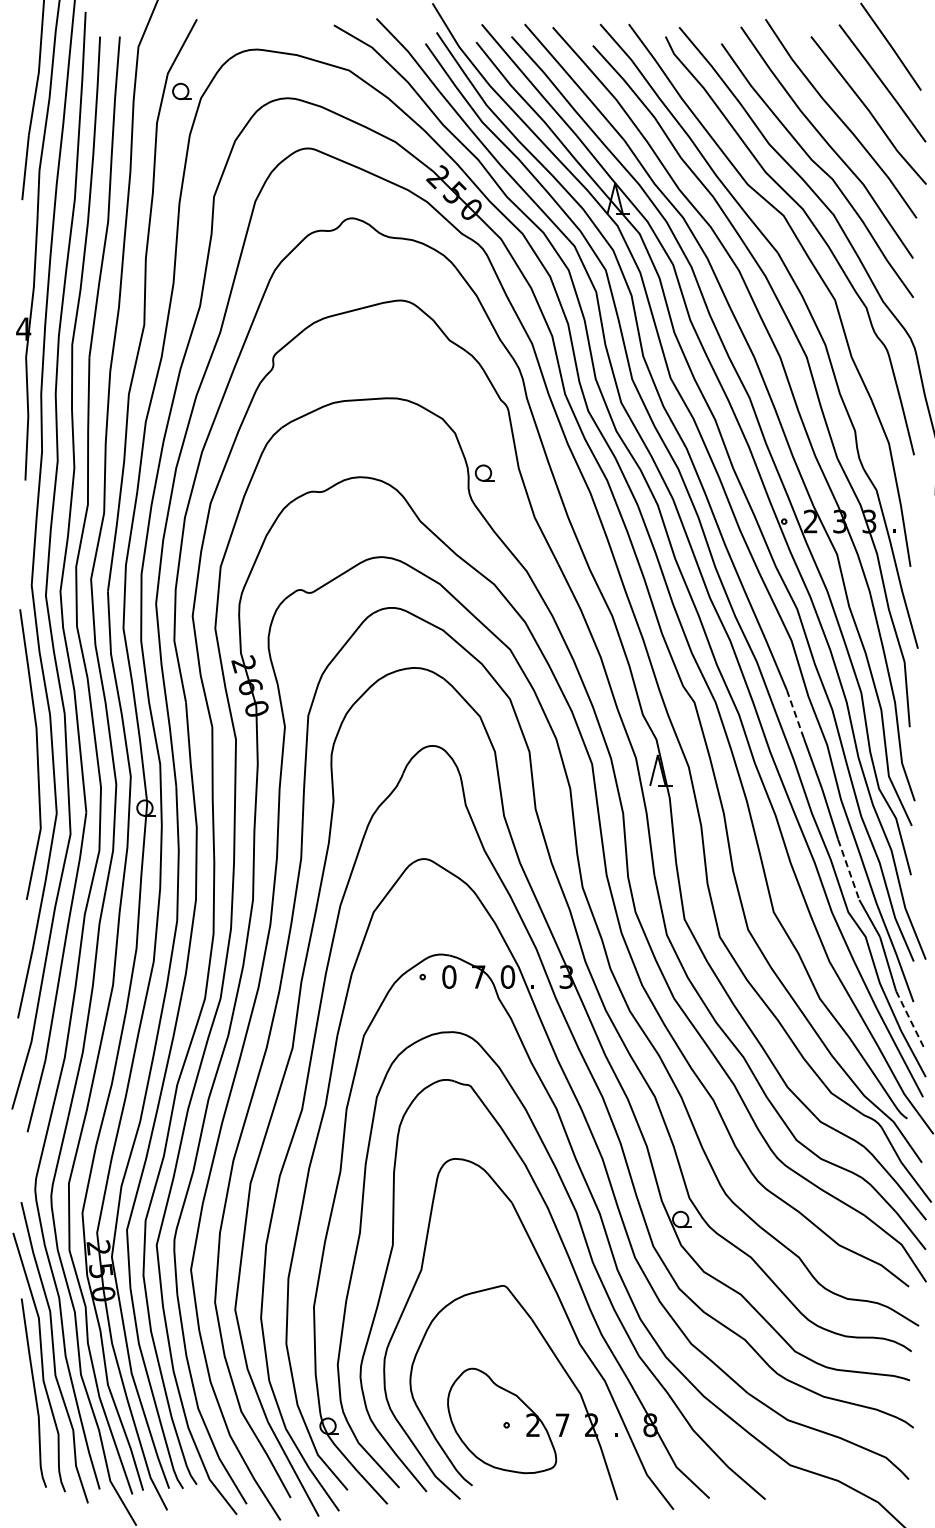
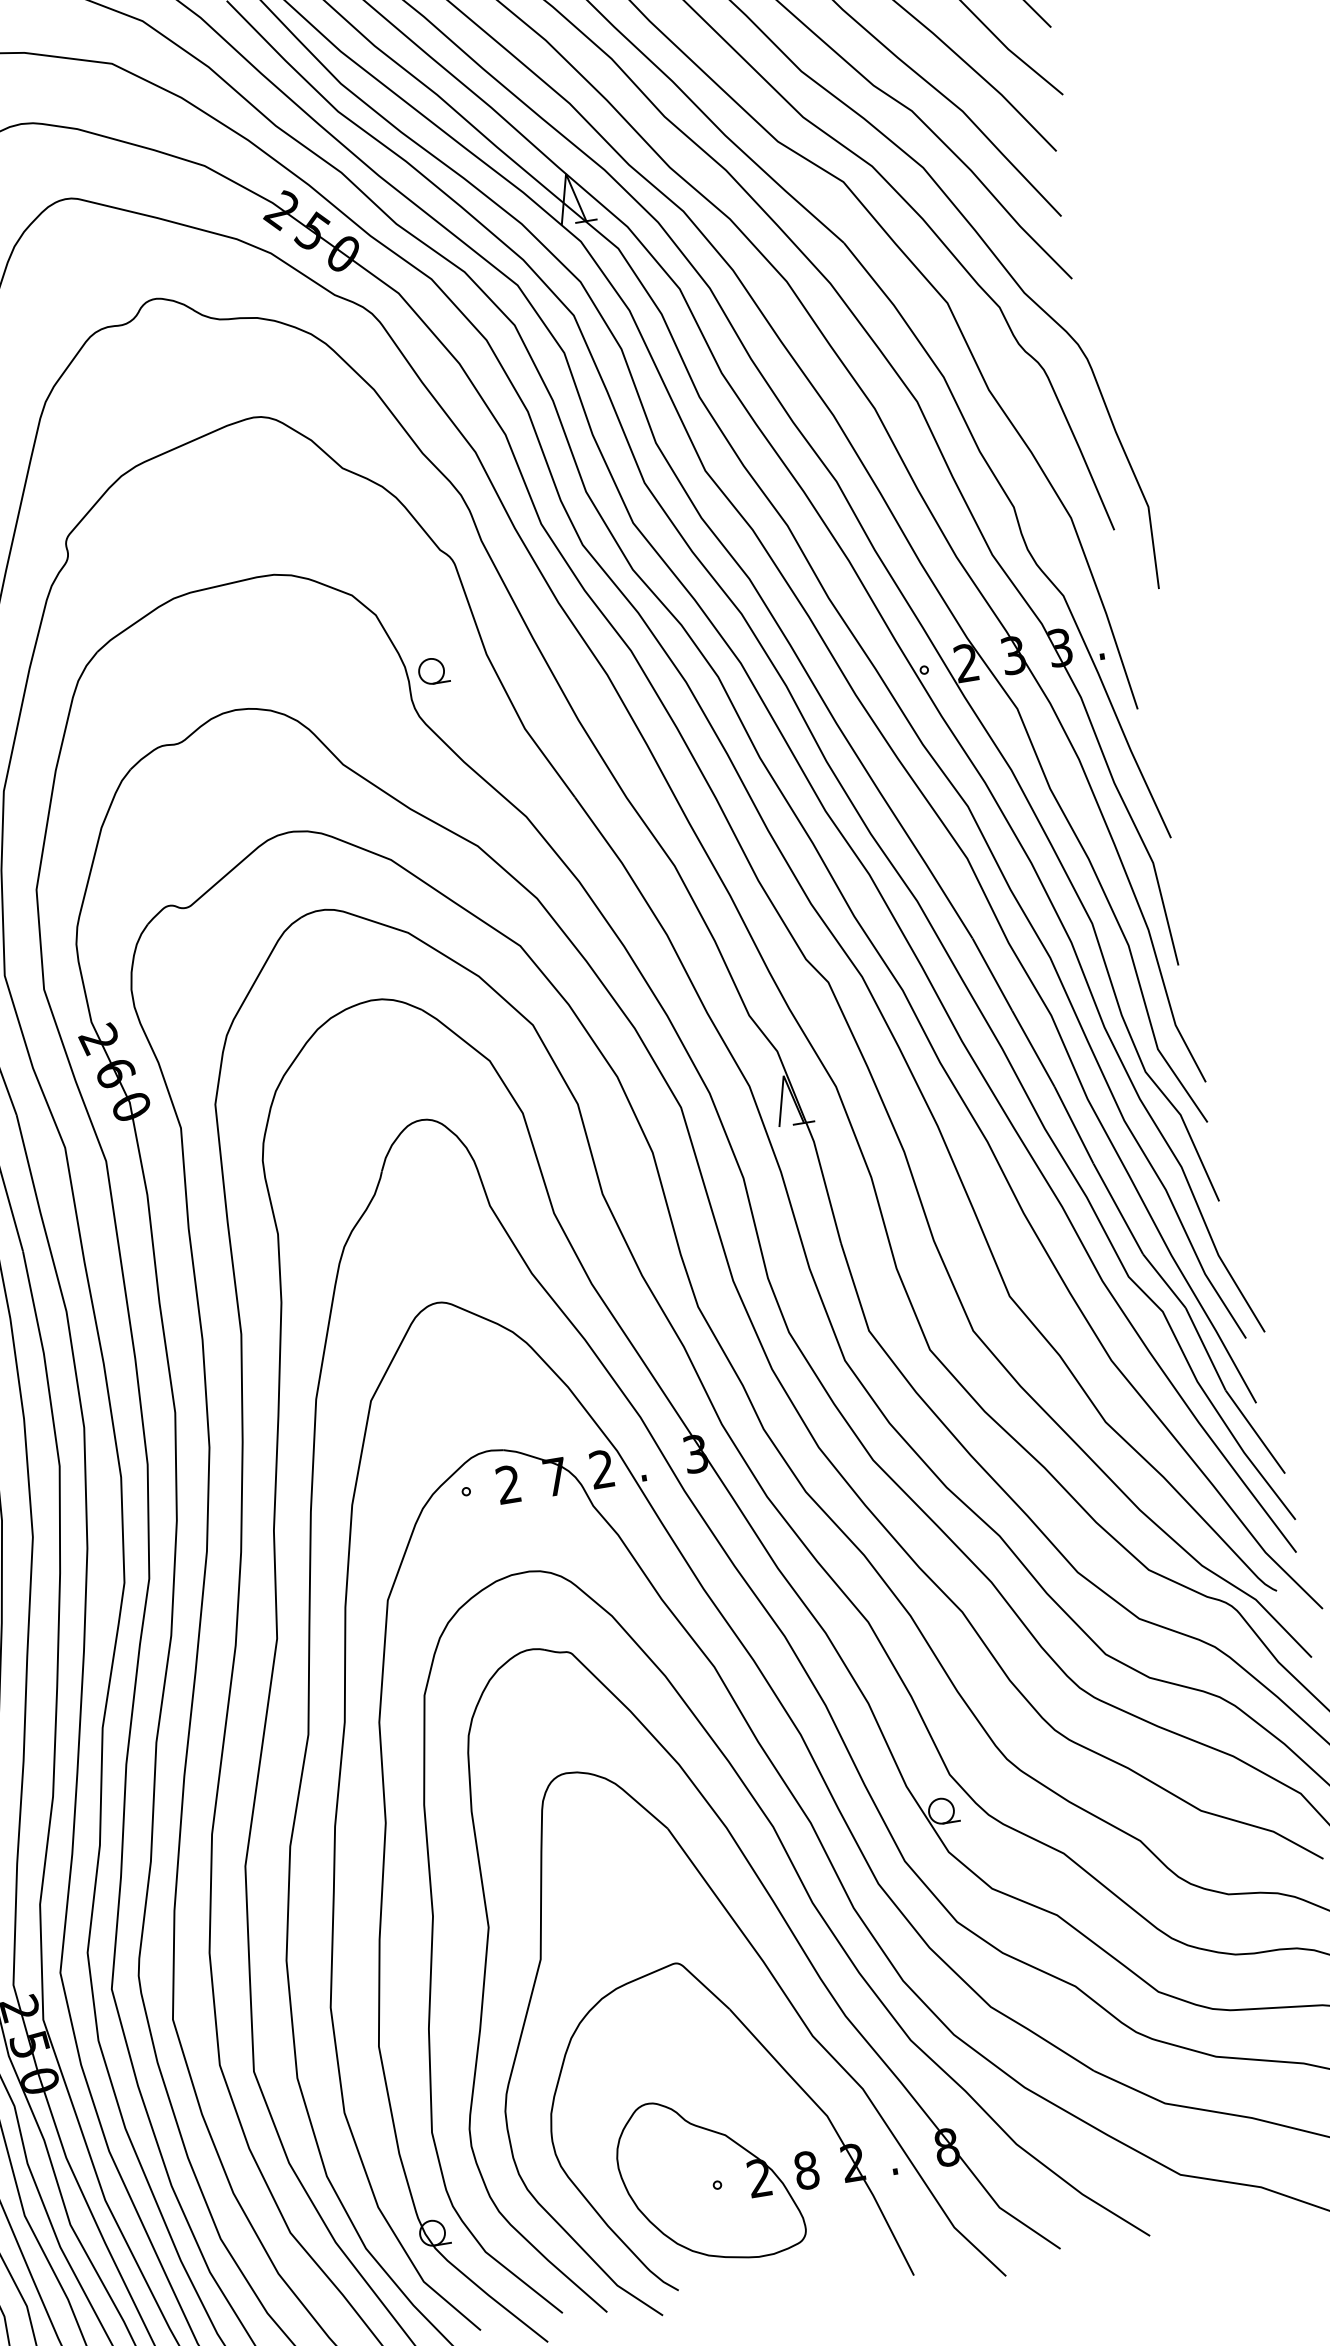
line: (795, 714) -> (992, 975), dashed -> solid
line: (848, 869) -> (1117, 1208), dashed -> solid
text: (449, 976) -> (508, 1483), 0 -> 2
text: (507, 976) -> (601, 1468), 0 -> 2
line: (910, 1019) -> (1255, 1431), dashed -> solid
text: (562, 1425) -> (806, 2170), 7 -> 8

